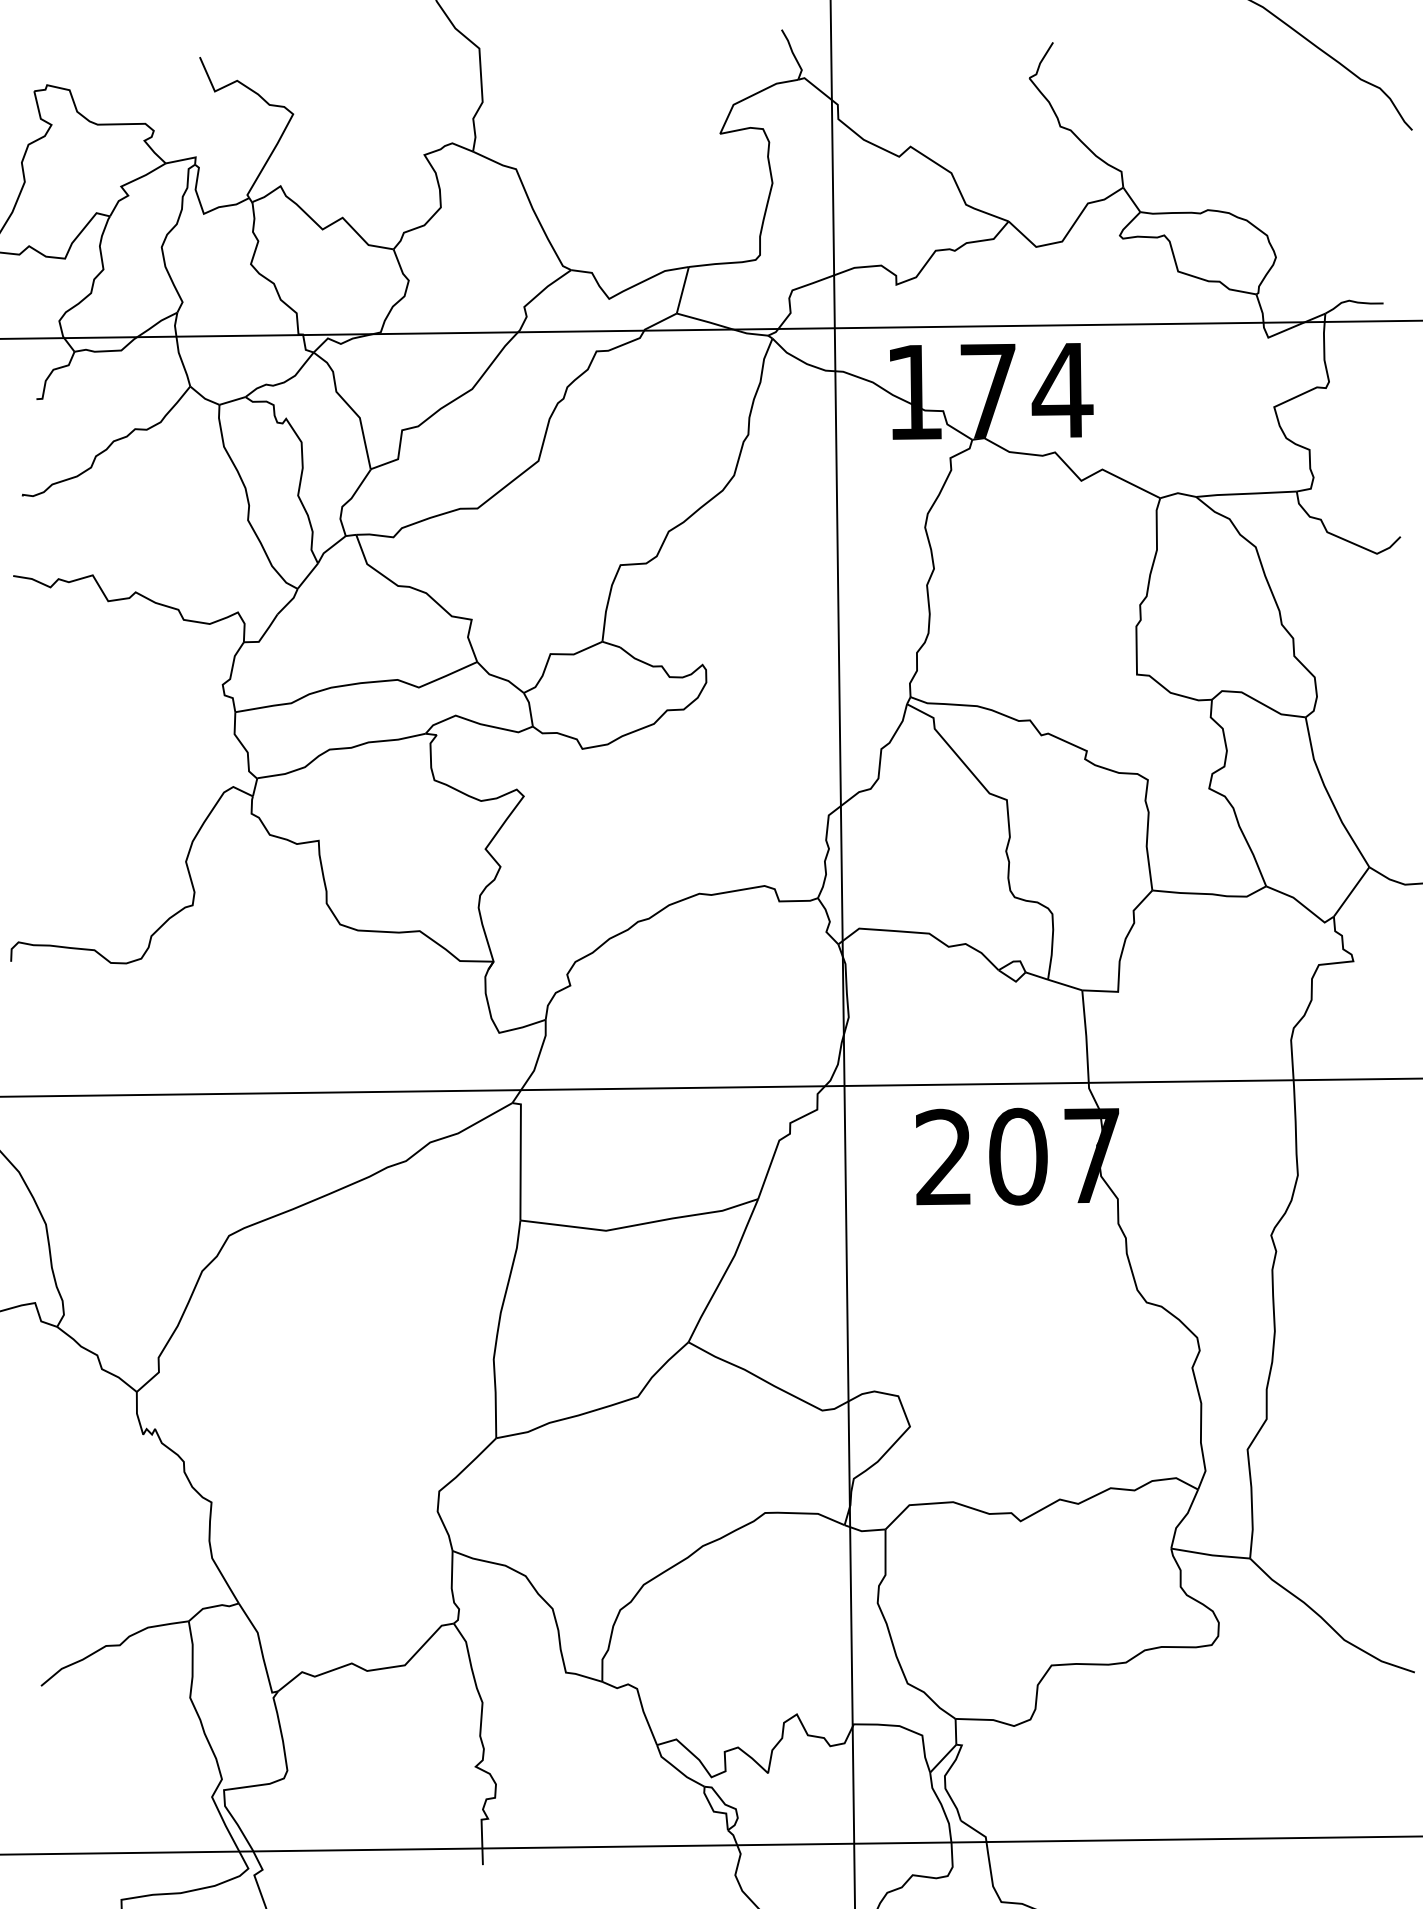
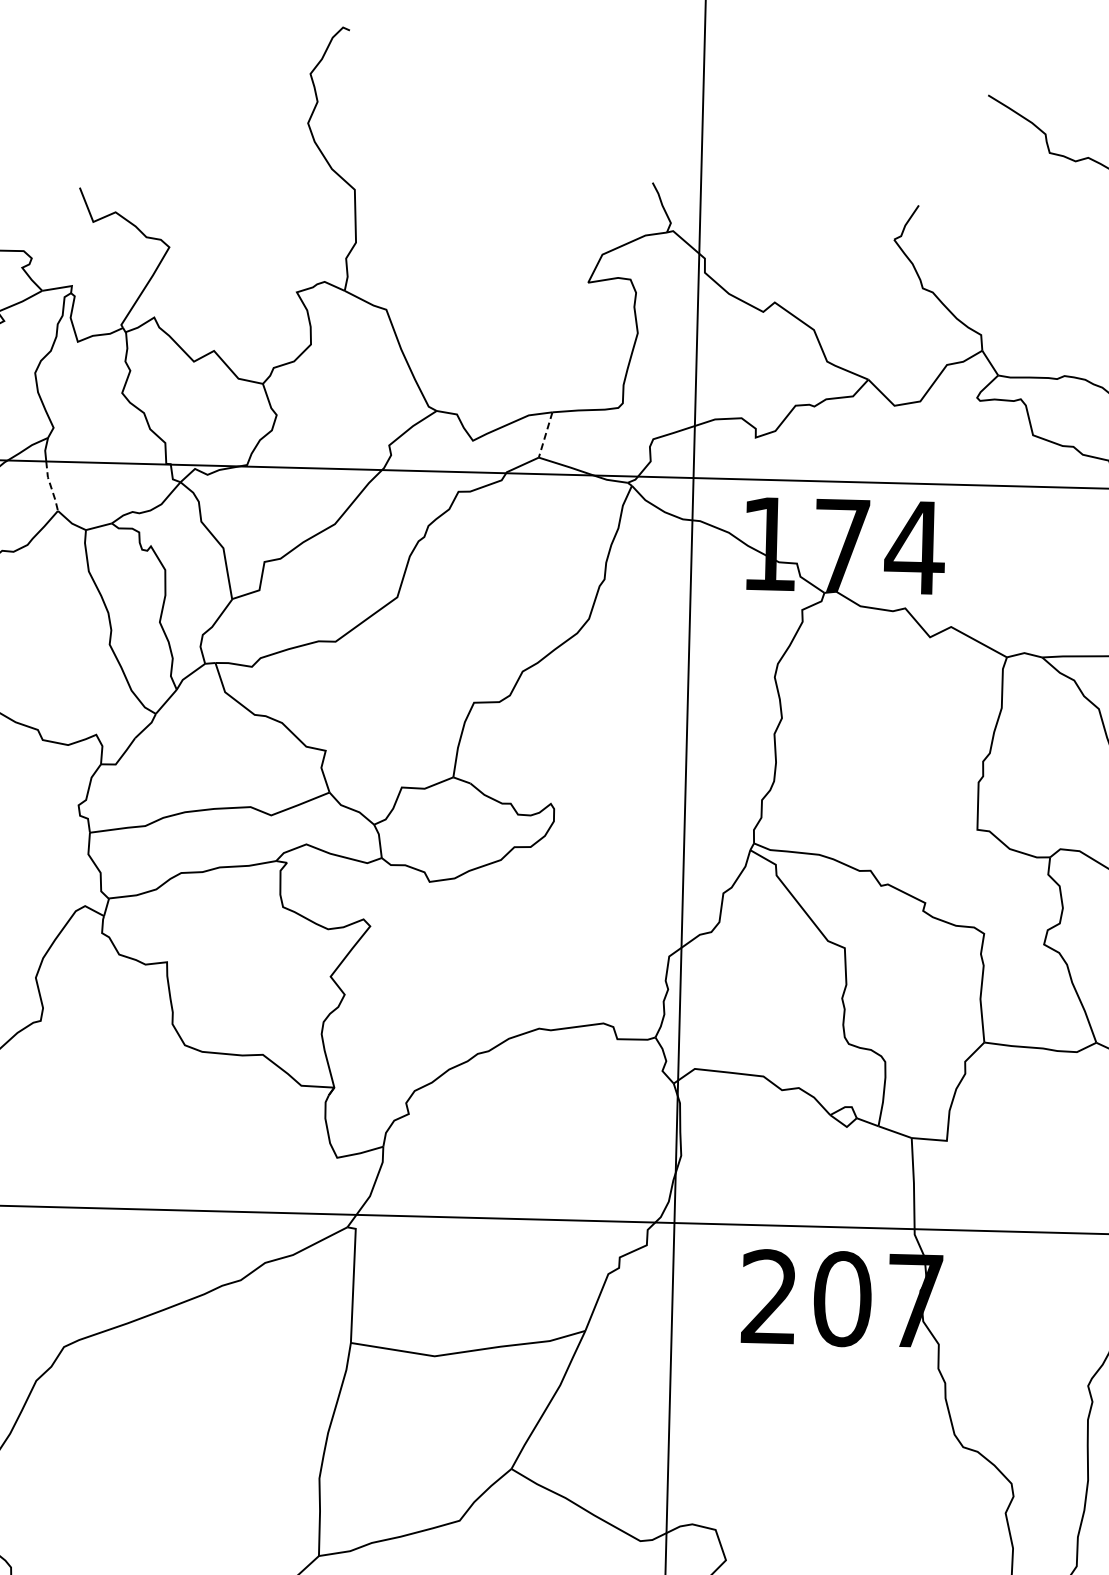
line: (682, 290) -> (545, 435), solid -> dashed
line: (182, 361) -> (51, 486), solid -> dashed

